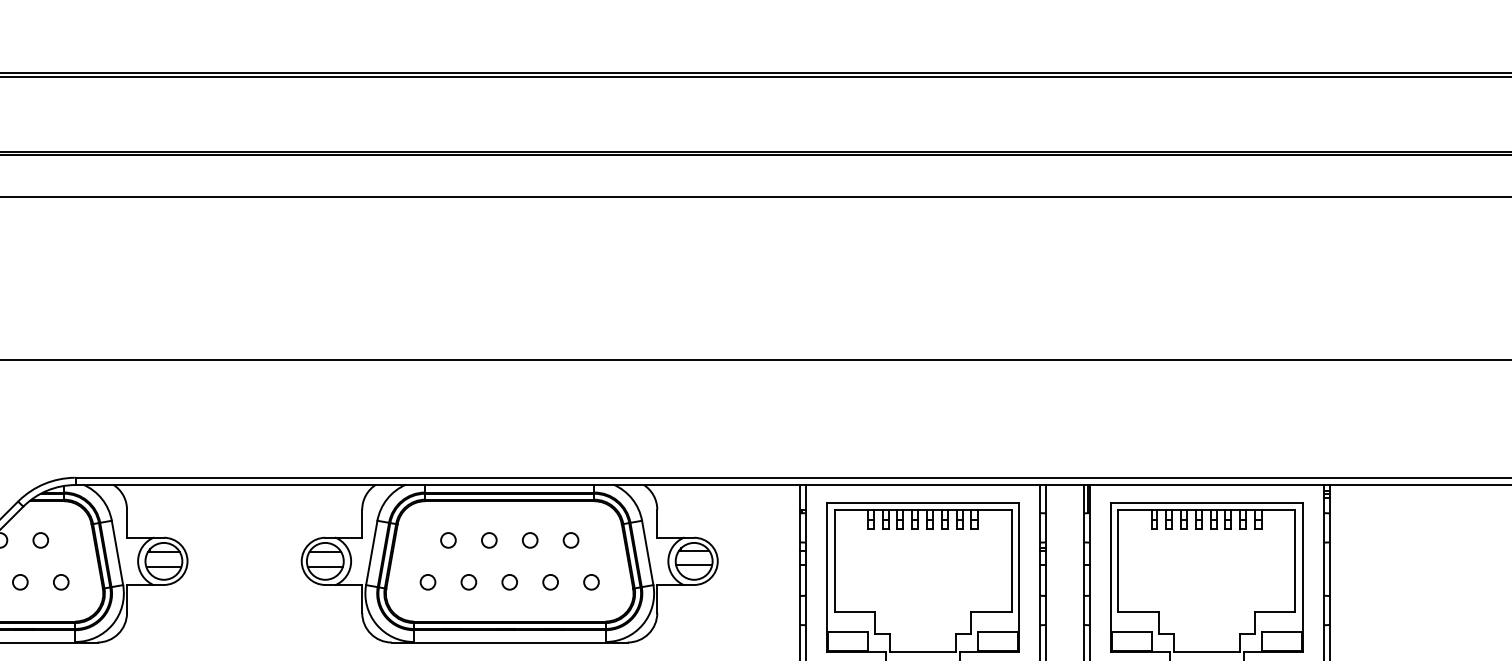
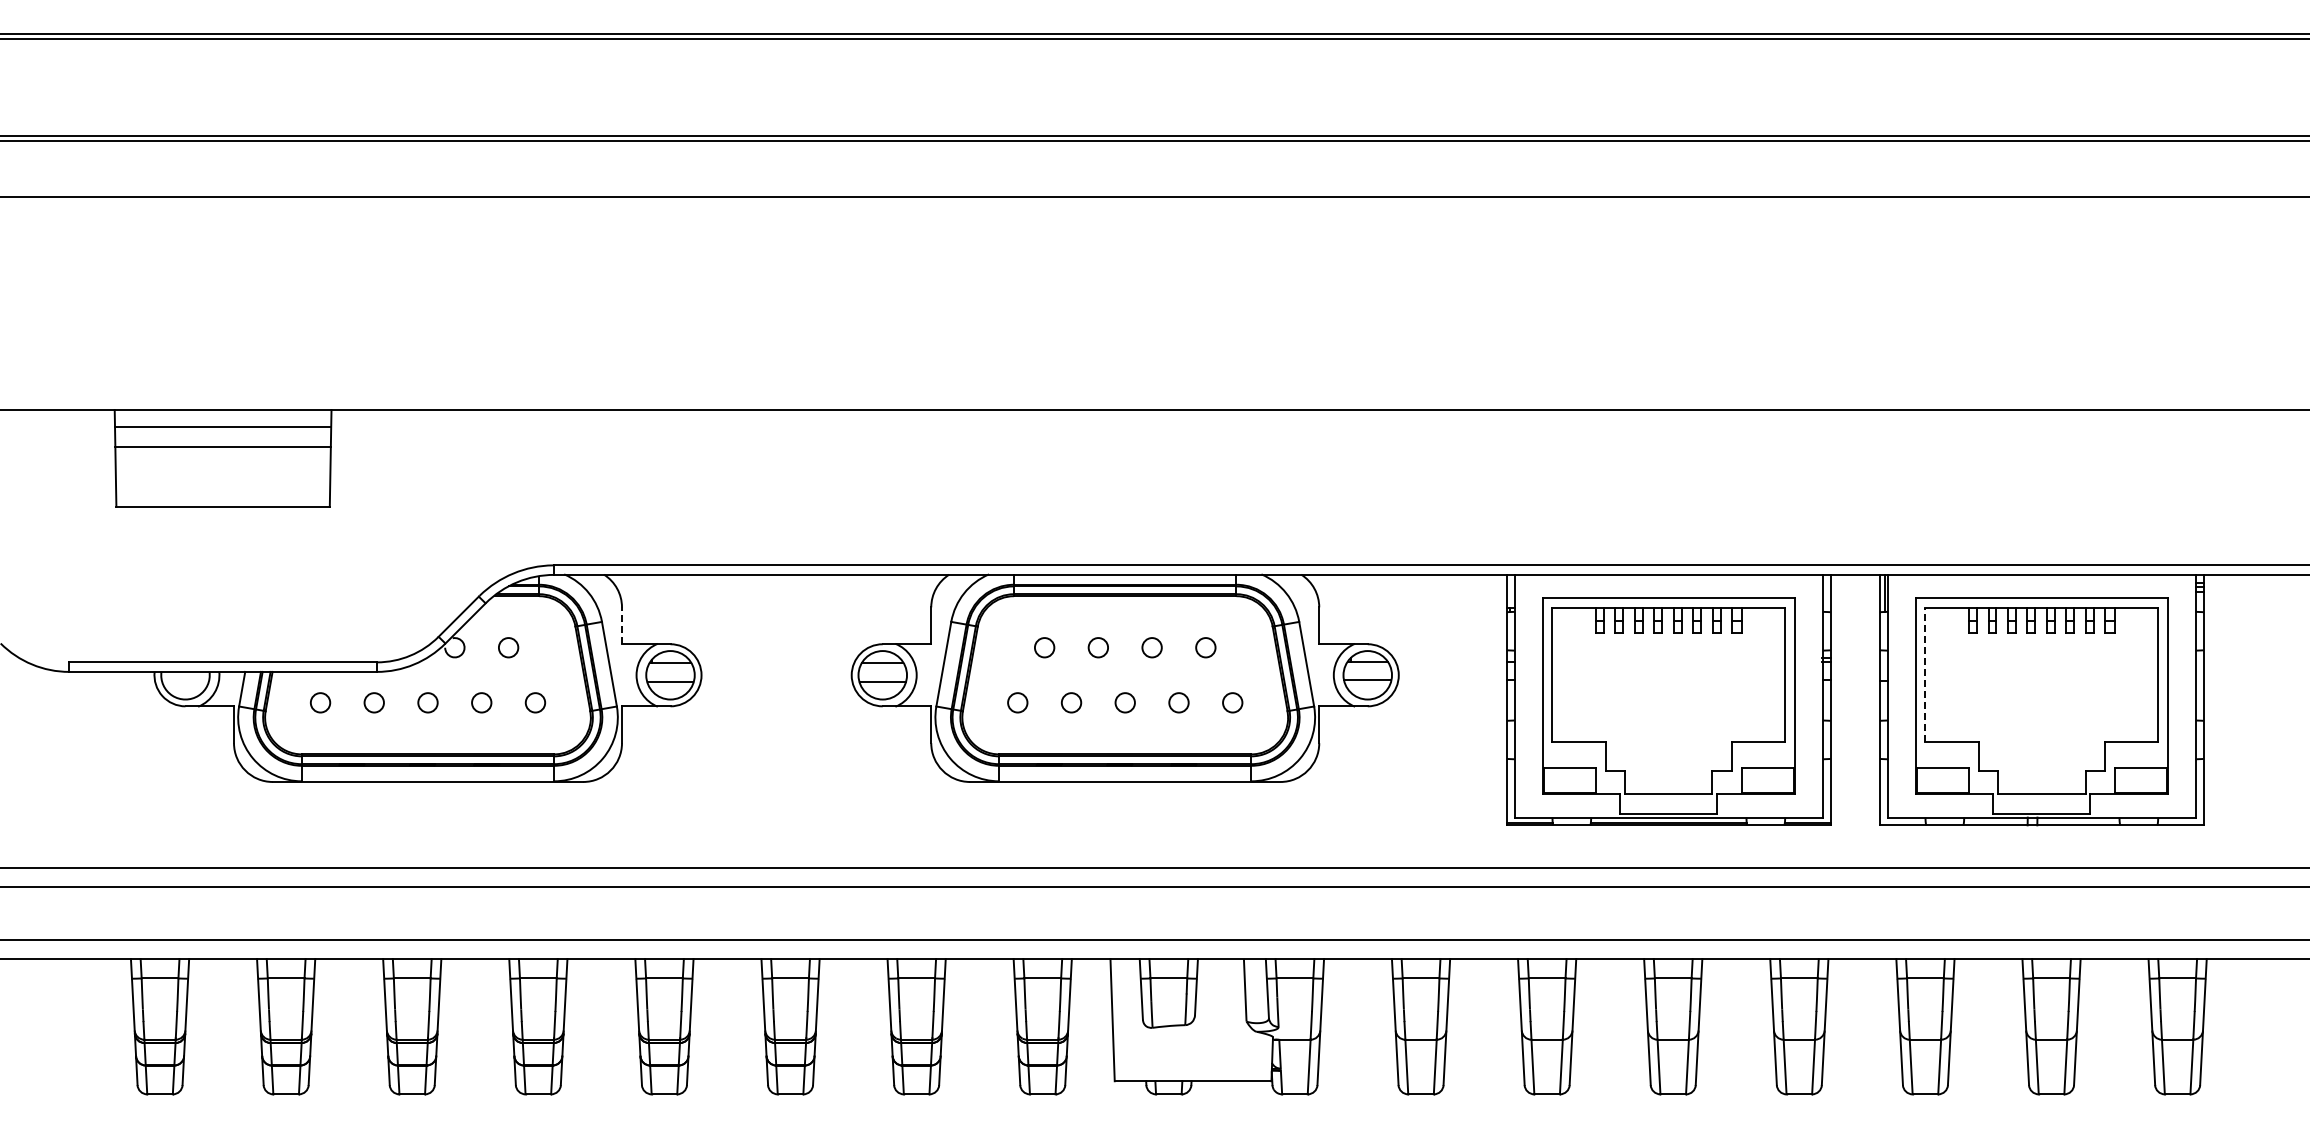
line: (127, 523) -> (622, 625), solid -> dashed
line: (1118, 561) -> (1925, 675), solid -> dashed

